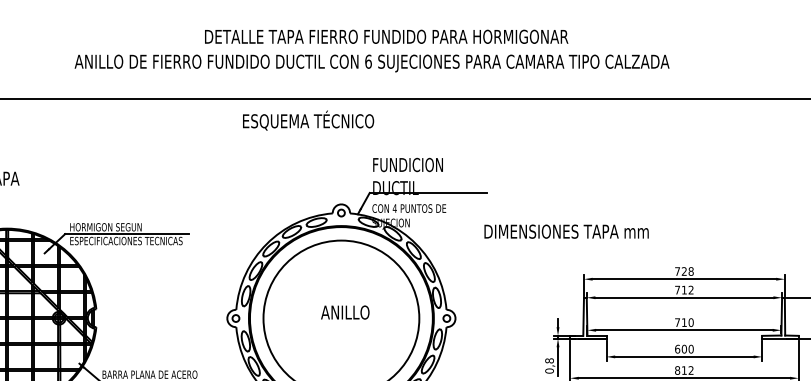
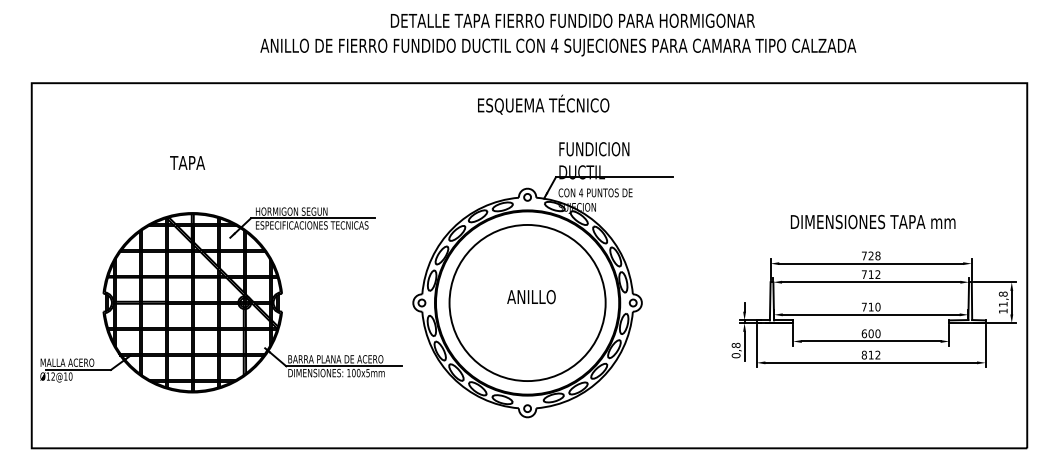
text: (368, 61) -> (554, 45), 6 -> 4
text: (308, 120) -> (543, 104), moved
text: (565, 232) -> (872, 222), moved

